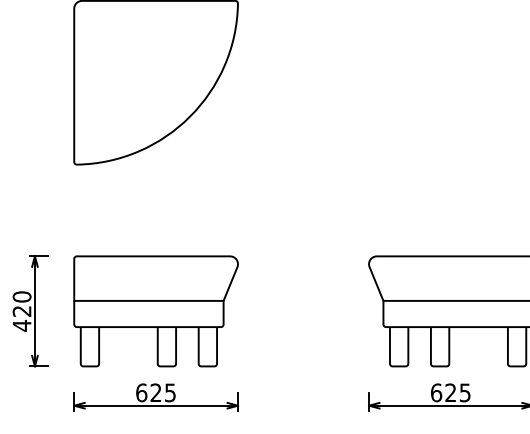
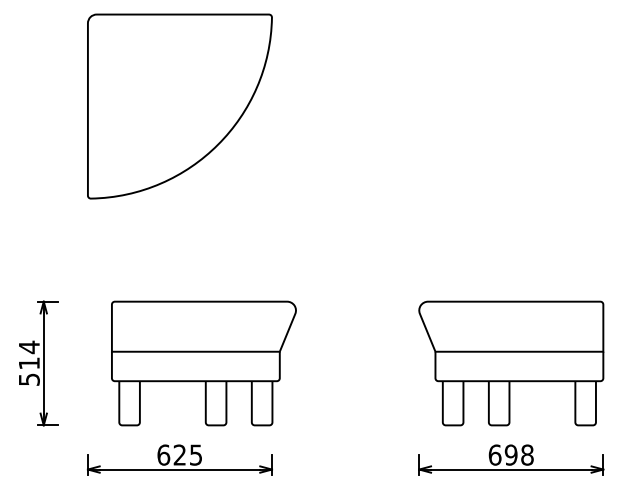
text: (21, 311) -> (28, 363), 420 -> 514
part: (155, 311) -> (203, 363), moved
text: (457, 392) -> (518, 454), 625 -> 698

